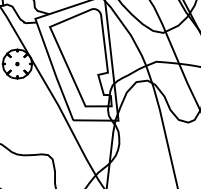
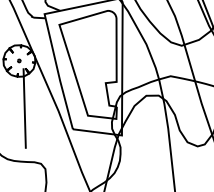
line: (27, 106) -> (24, 108), added

